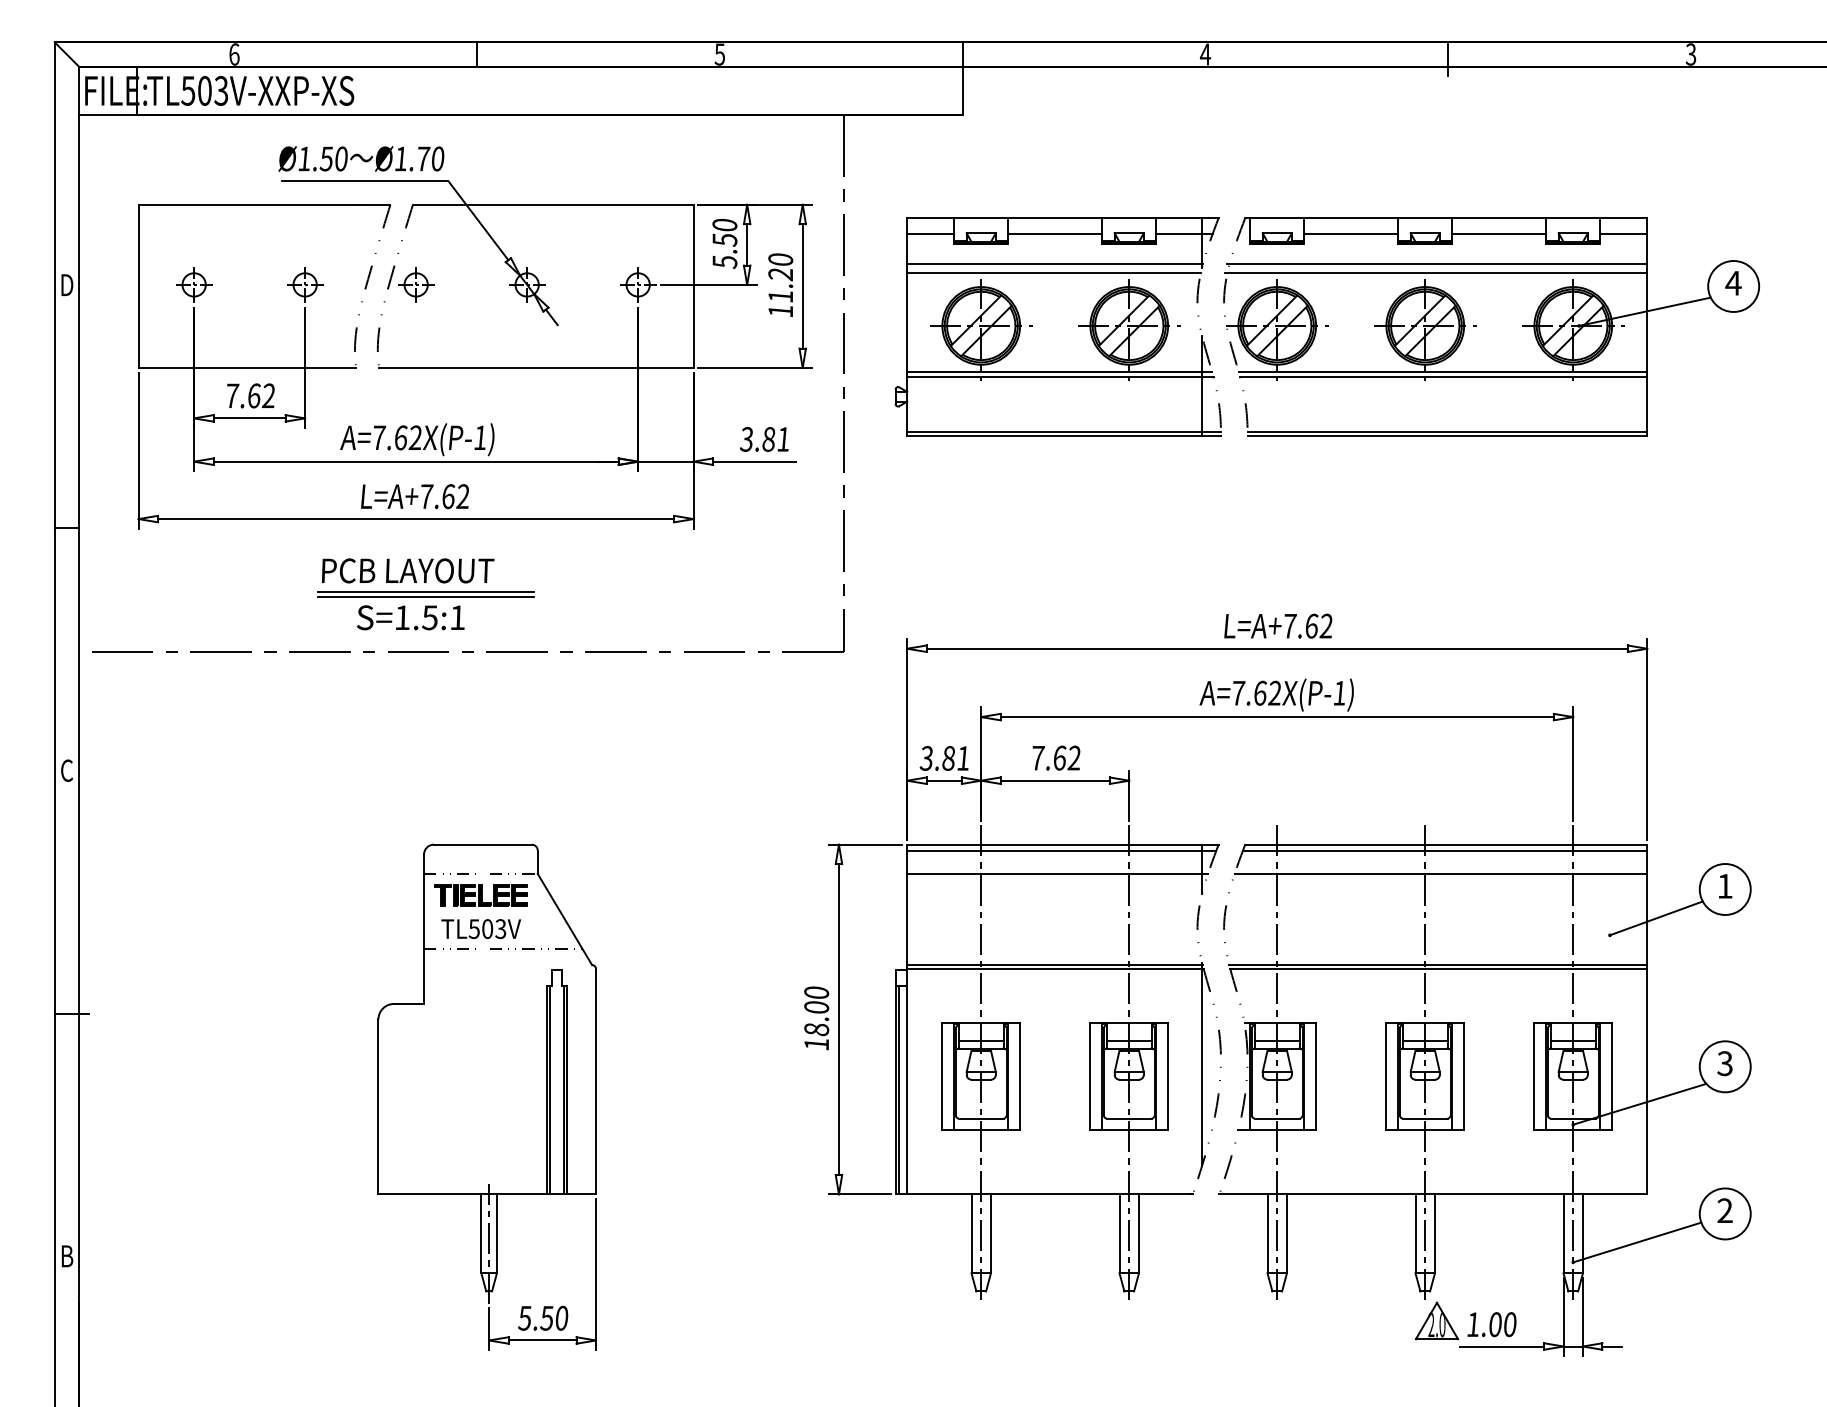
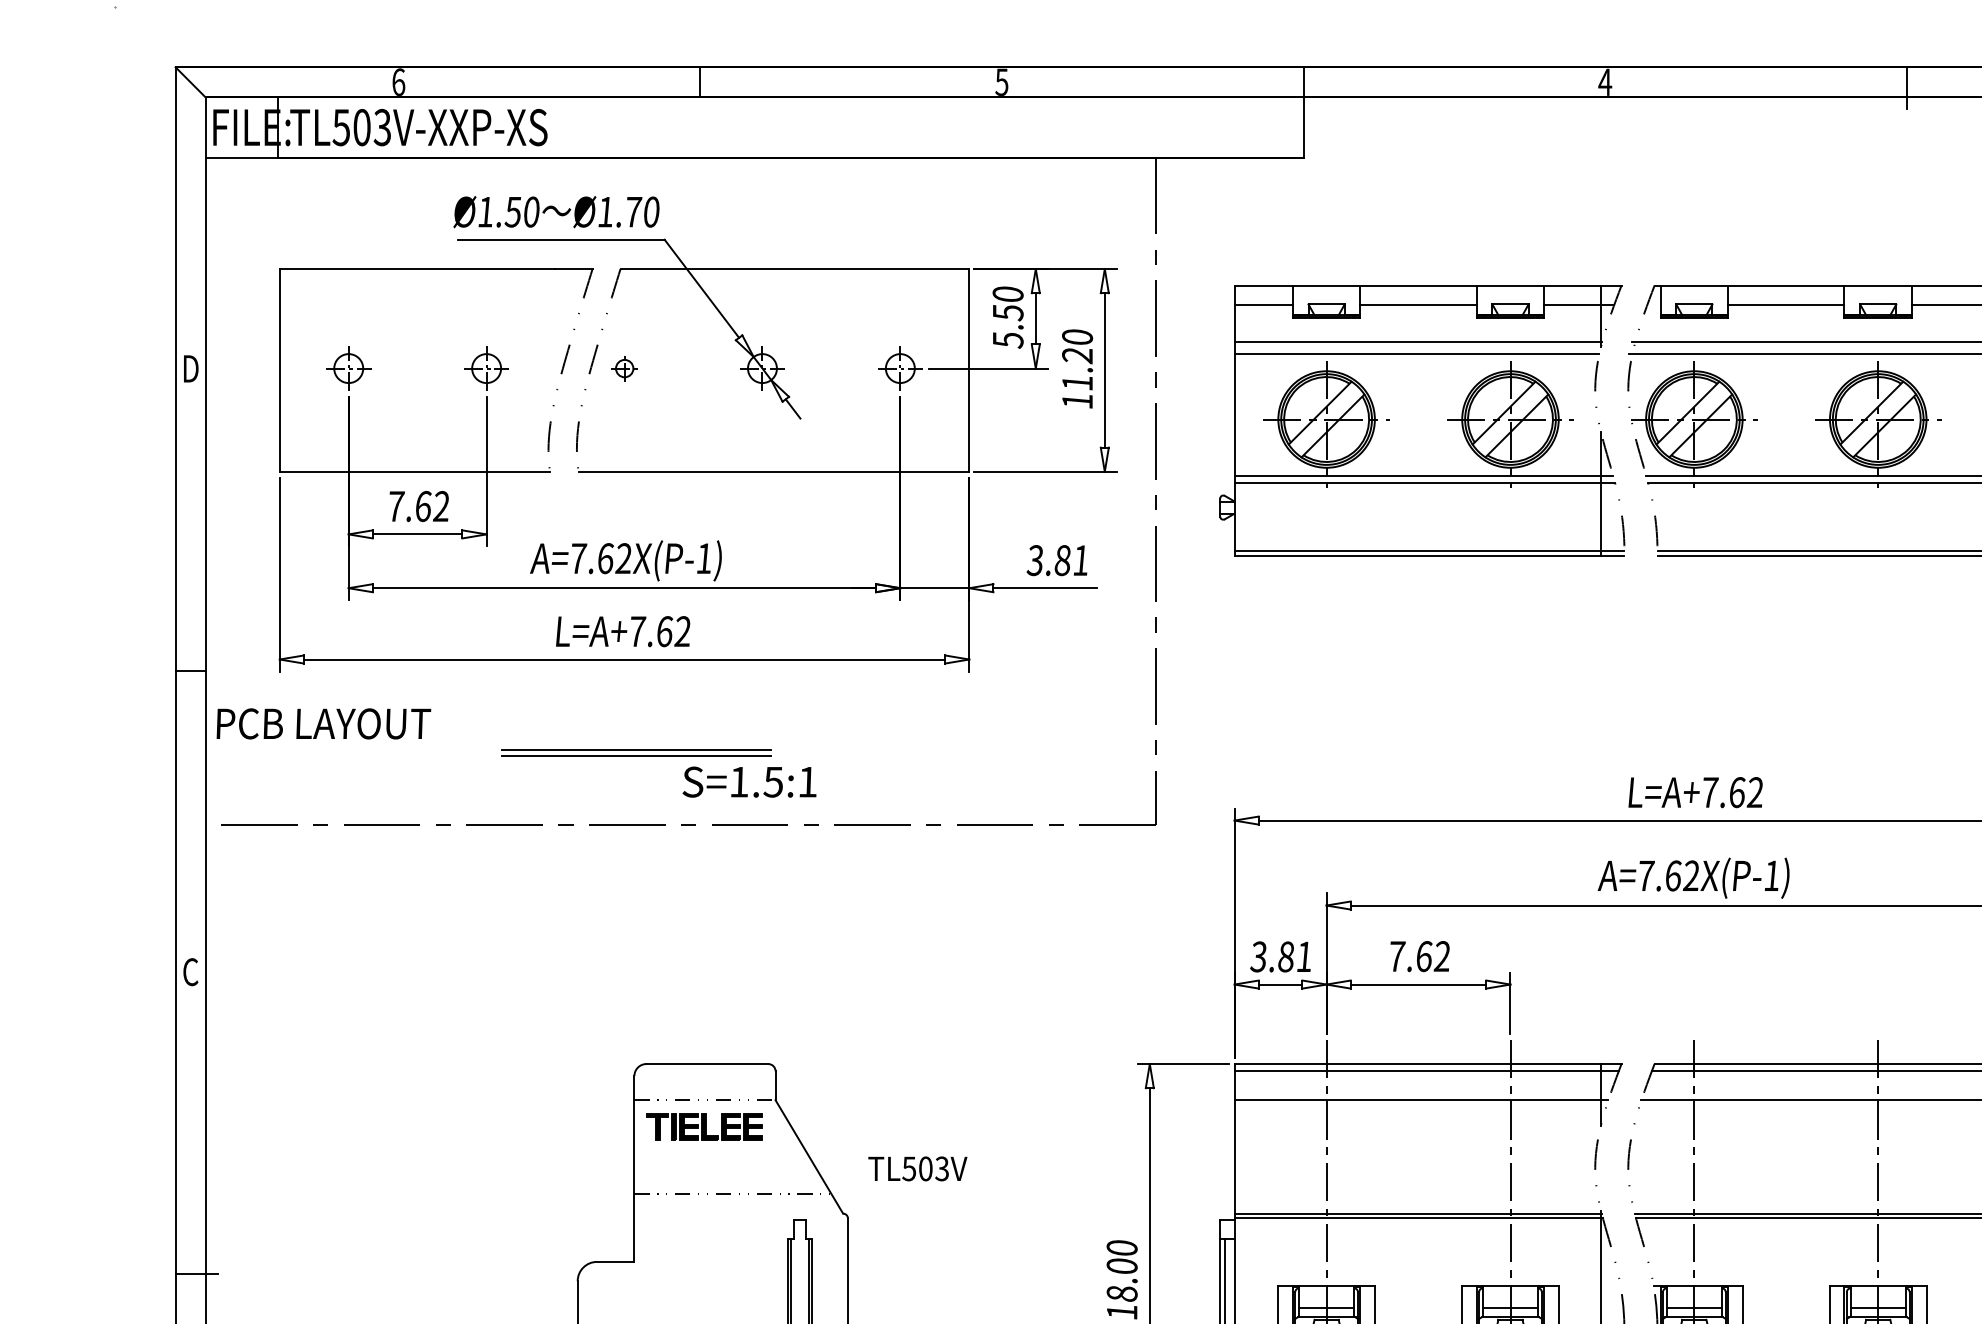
part: (416, 284) -> (624, 368), size x0.6
text: (408, 570) -> (324, 723), moved
text: (410, 617) -> (749, 781), moved
text: (480, 929) -> (916, 1169), moved

